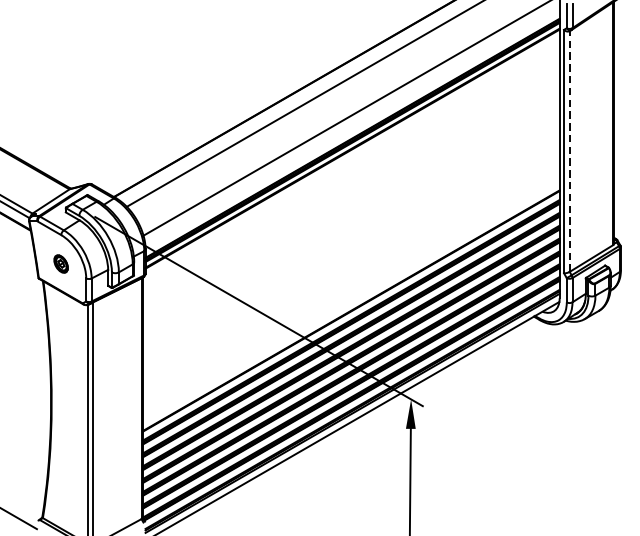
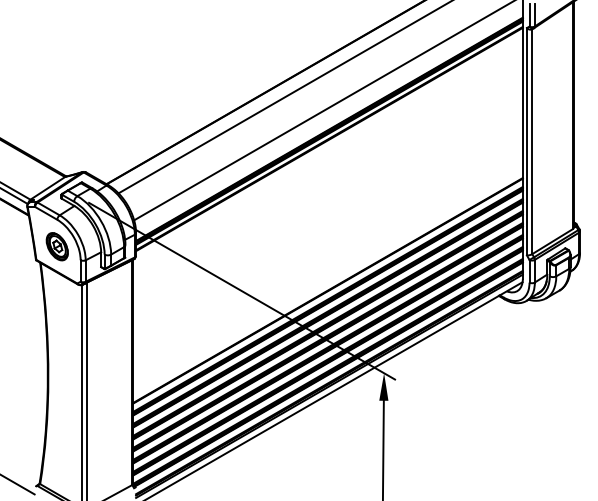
line: (569, 151) -> (532, 141), dashed -> solid
part: (60, 263) -> (56, 246), size x1.67

